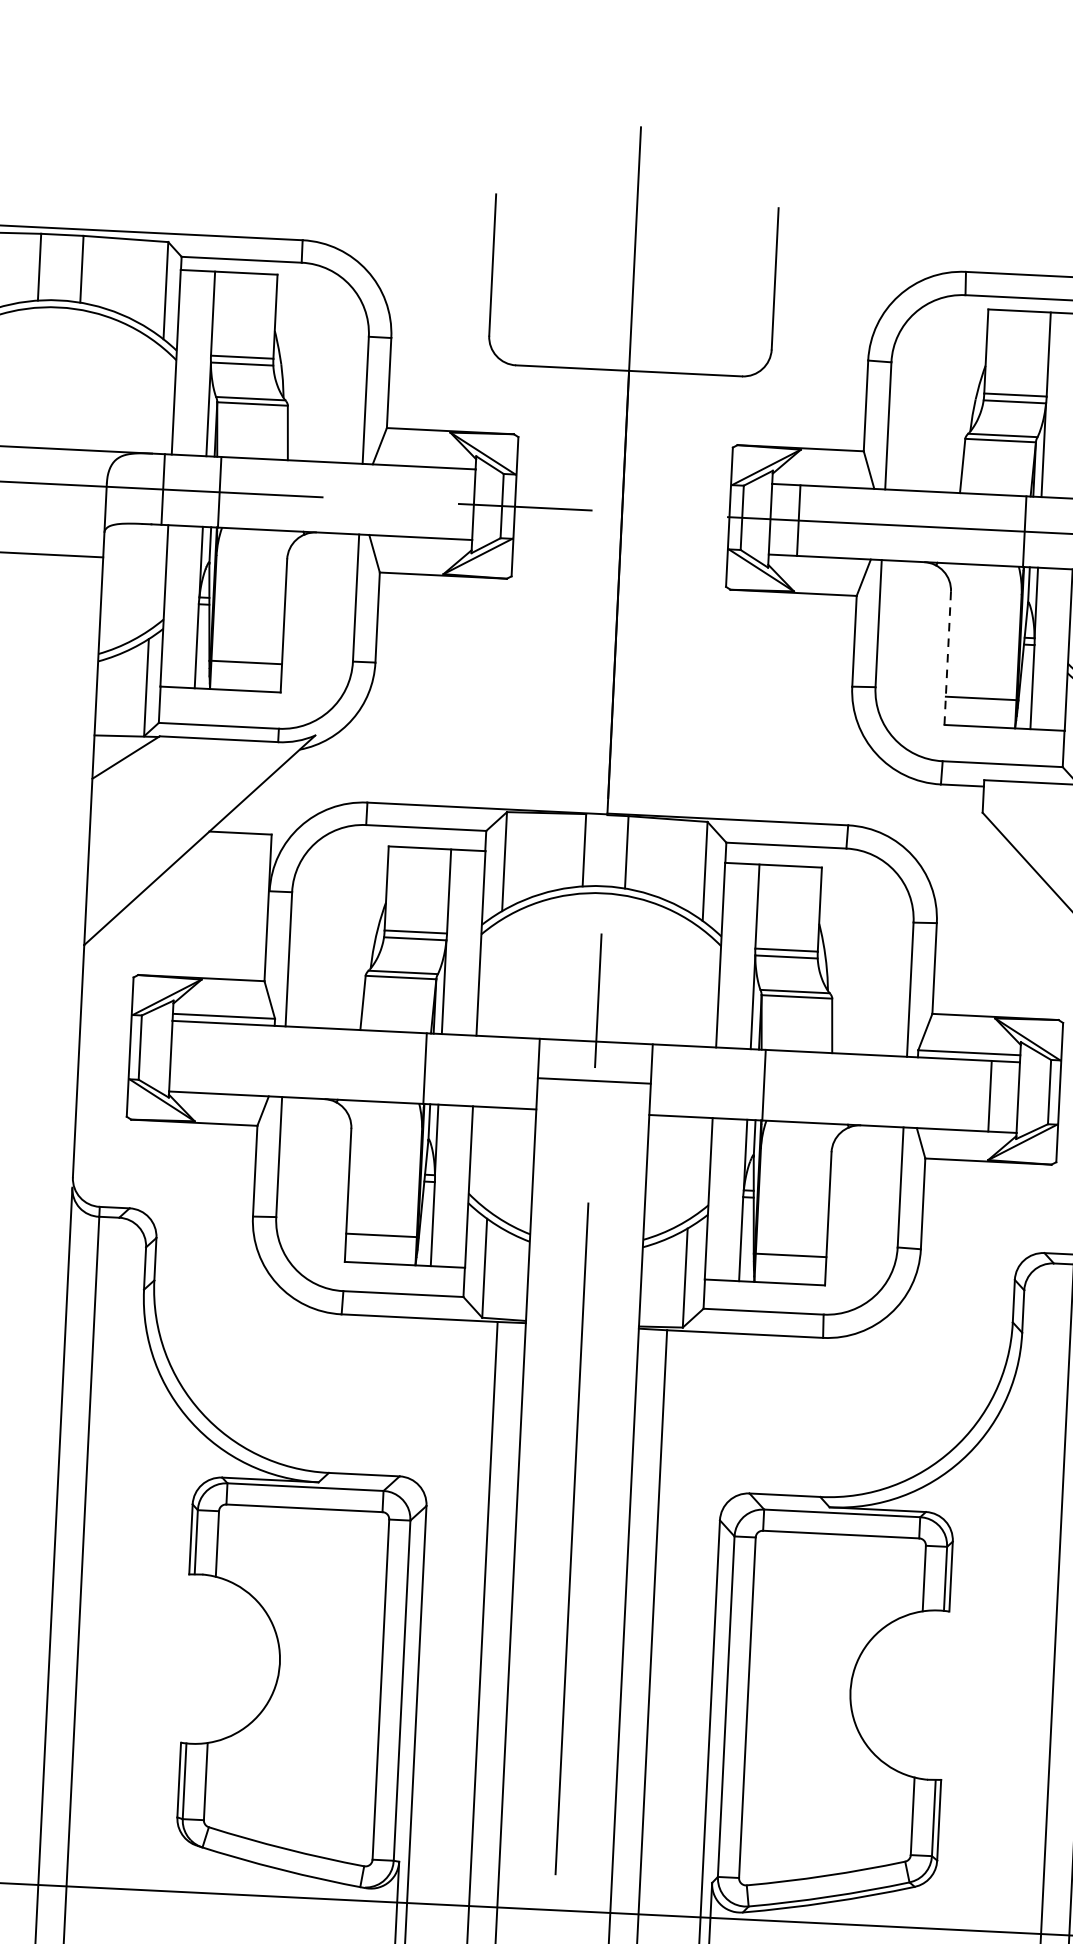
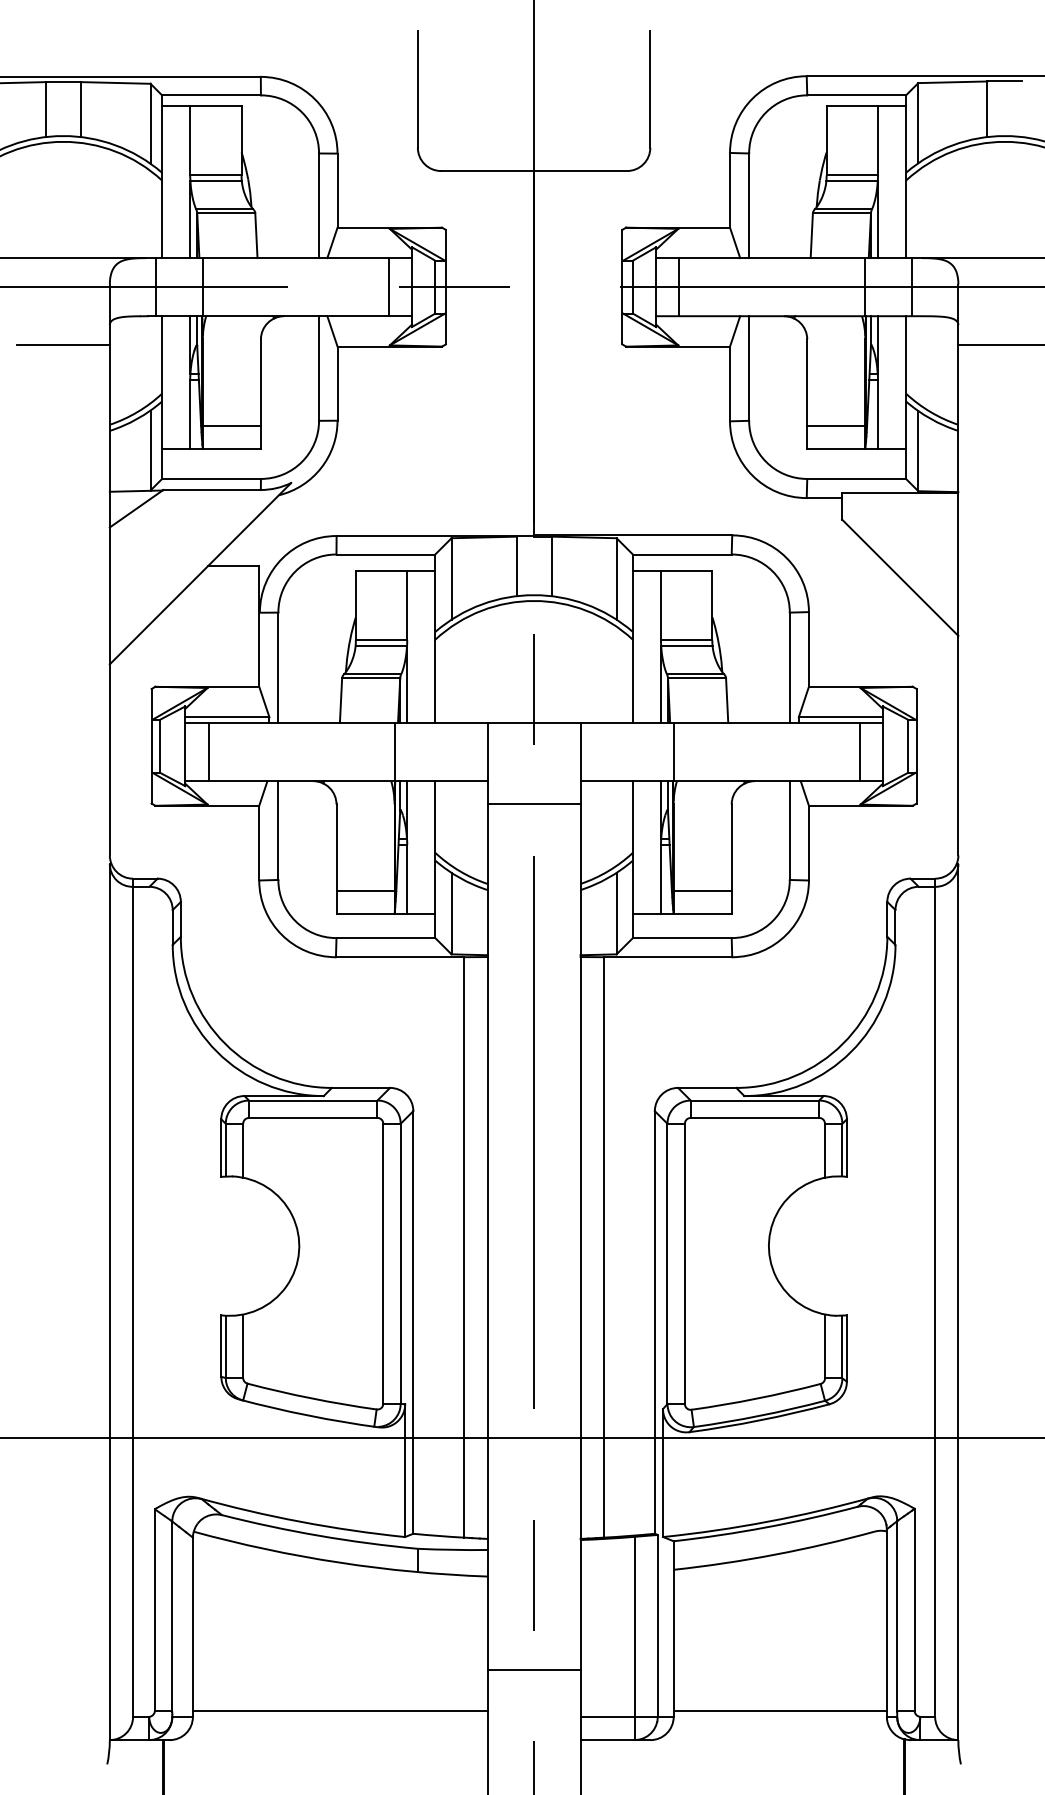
line: (445, 503) -> (388, 287), added
line: (948, 658) -> (807, 394), dashed -> solid
line: (198, 1058) -> (208, 752), added
line: (593, 1081) -> (533, 804), moved

